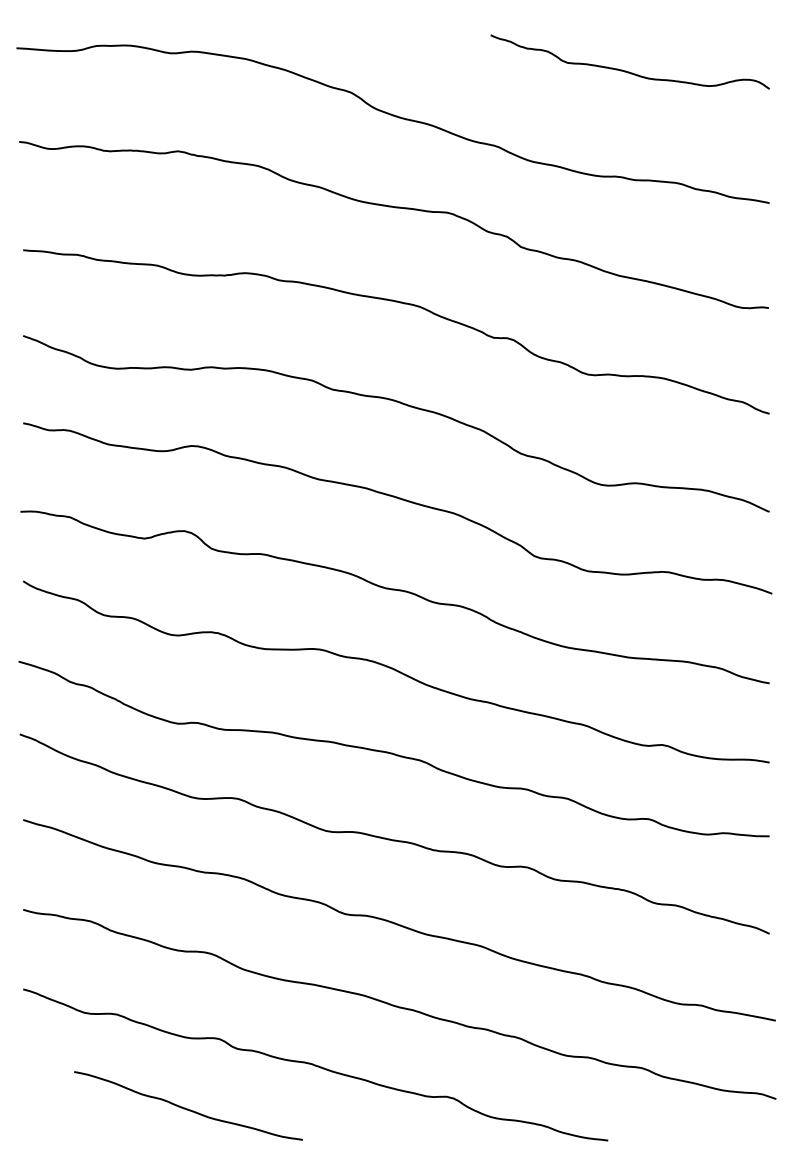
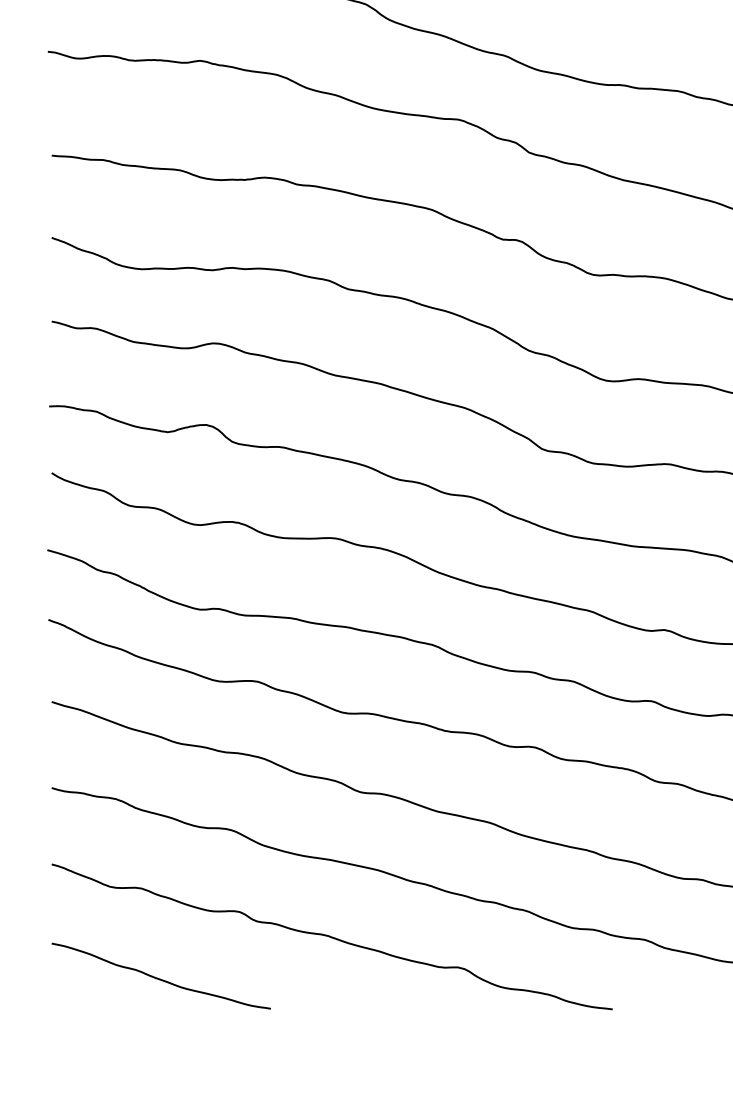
curve: (188, 1108) -> (161, 978), moved

